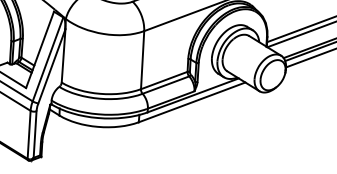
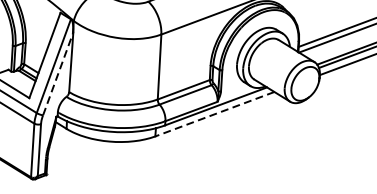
line: (52, 65) -> (58, 72), solid -> dashed
line: (192, 102) -> (215, 114), solid -> dashed

